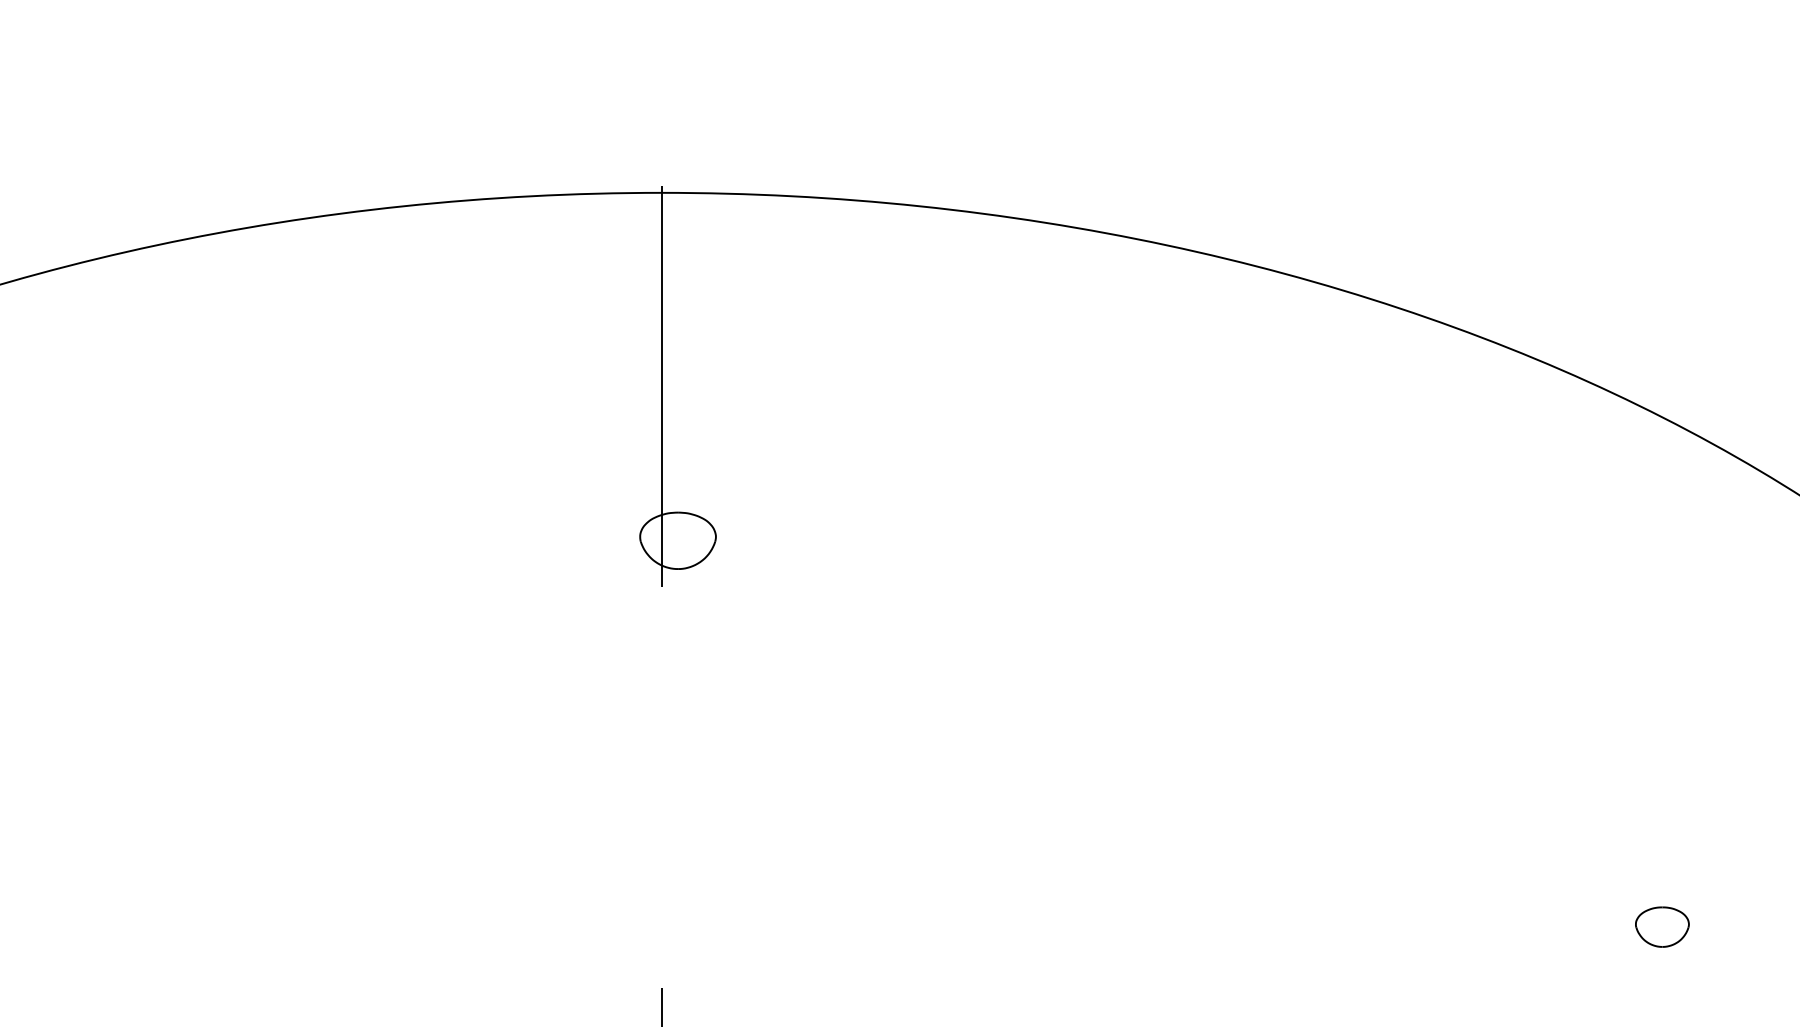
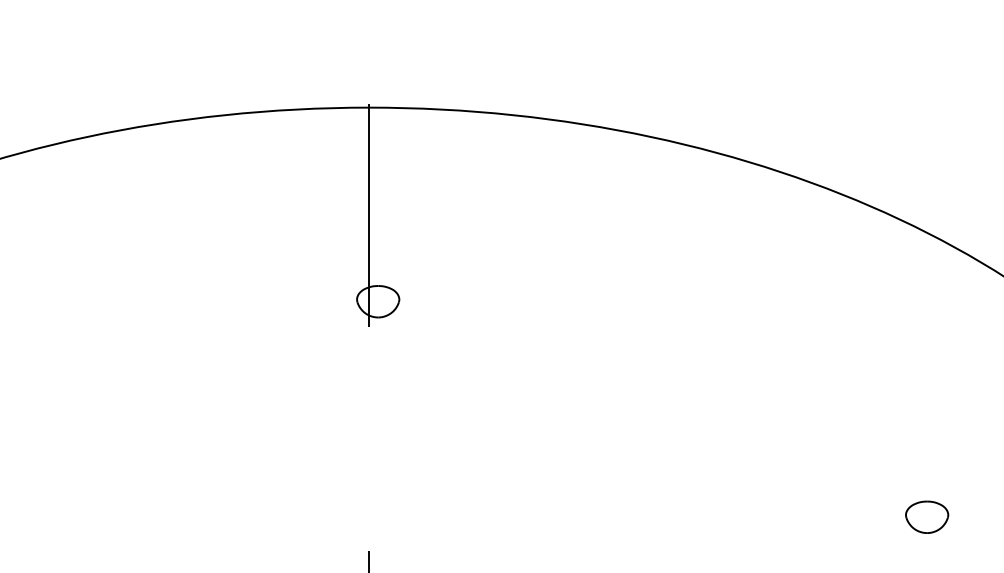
part: (1662, 925) -> (927, 516), size x1.43

